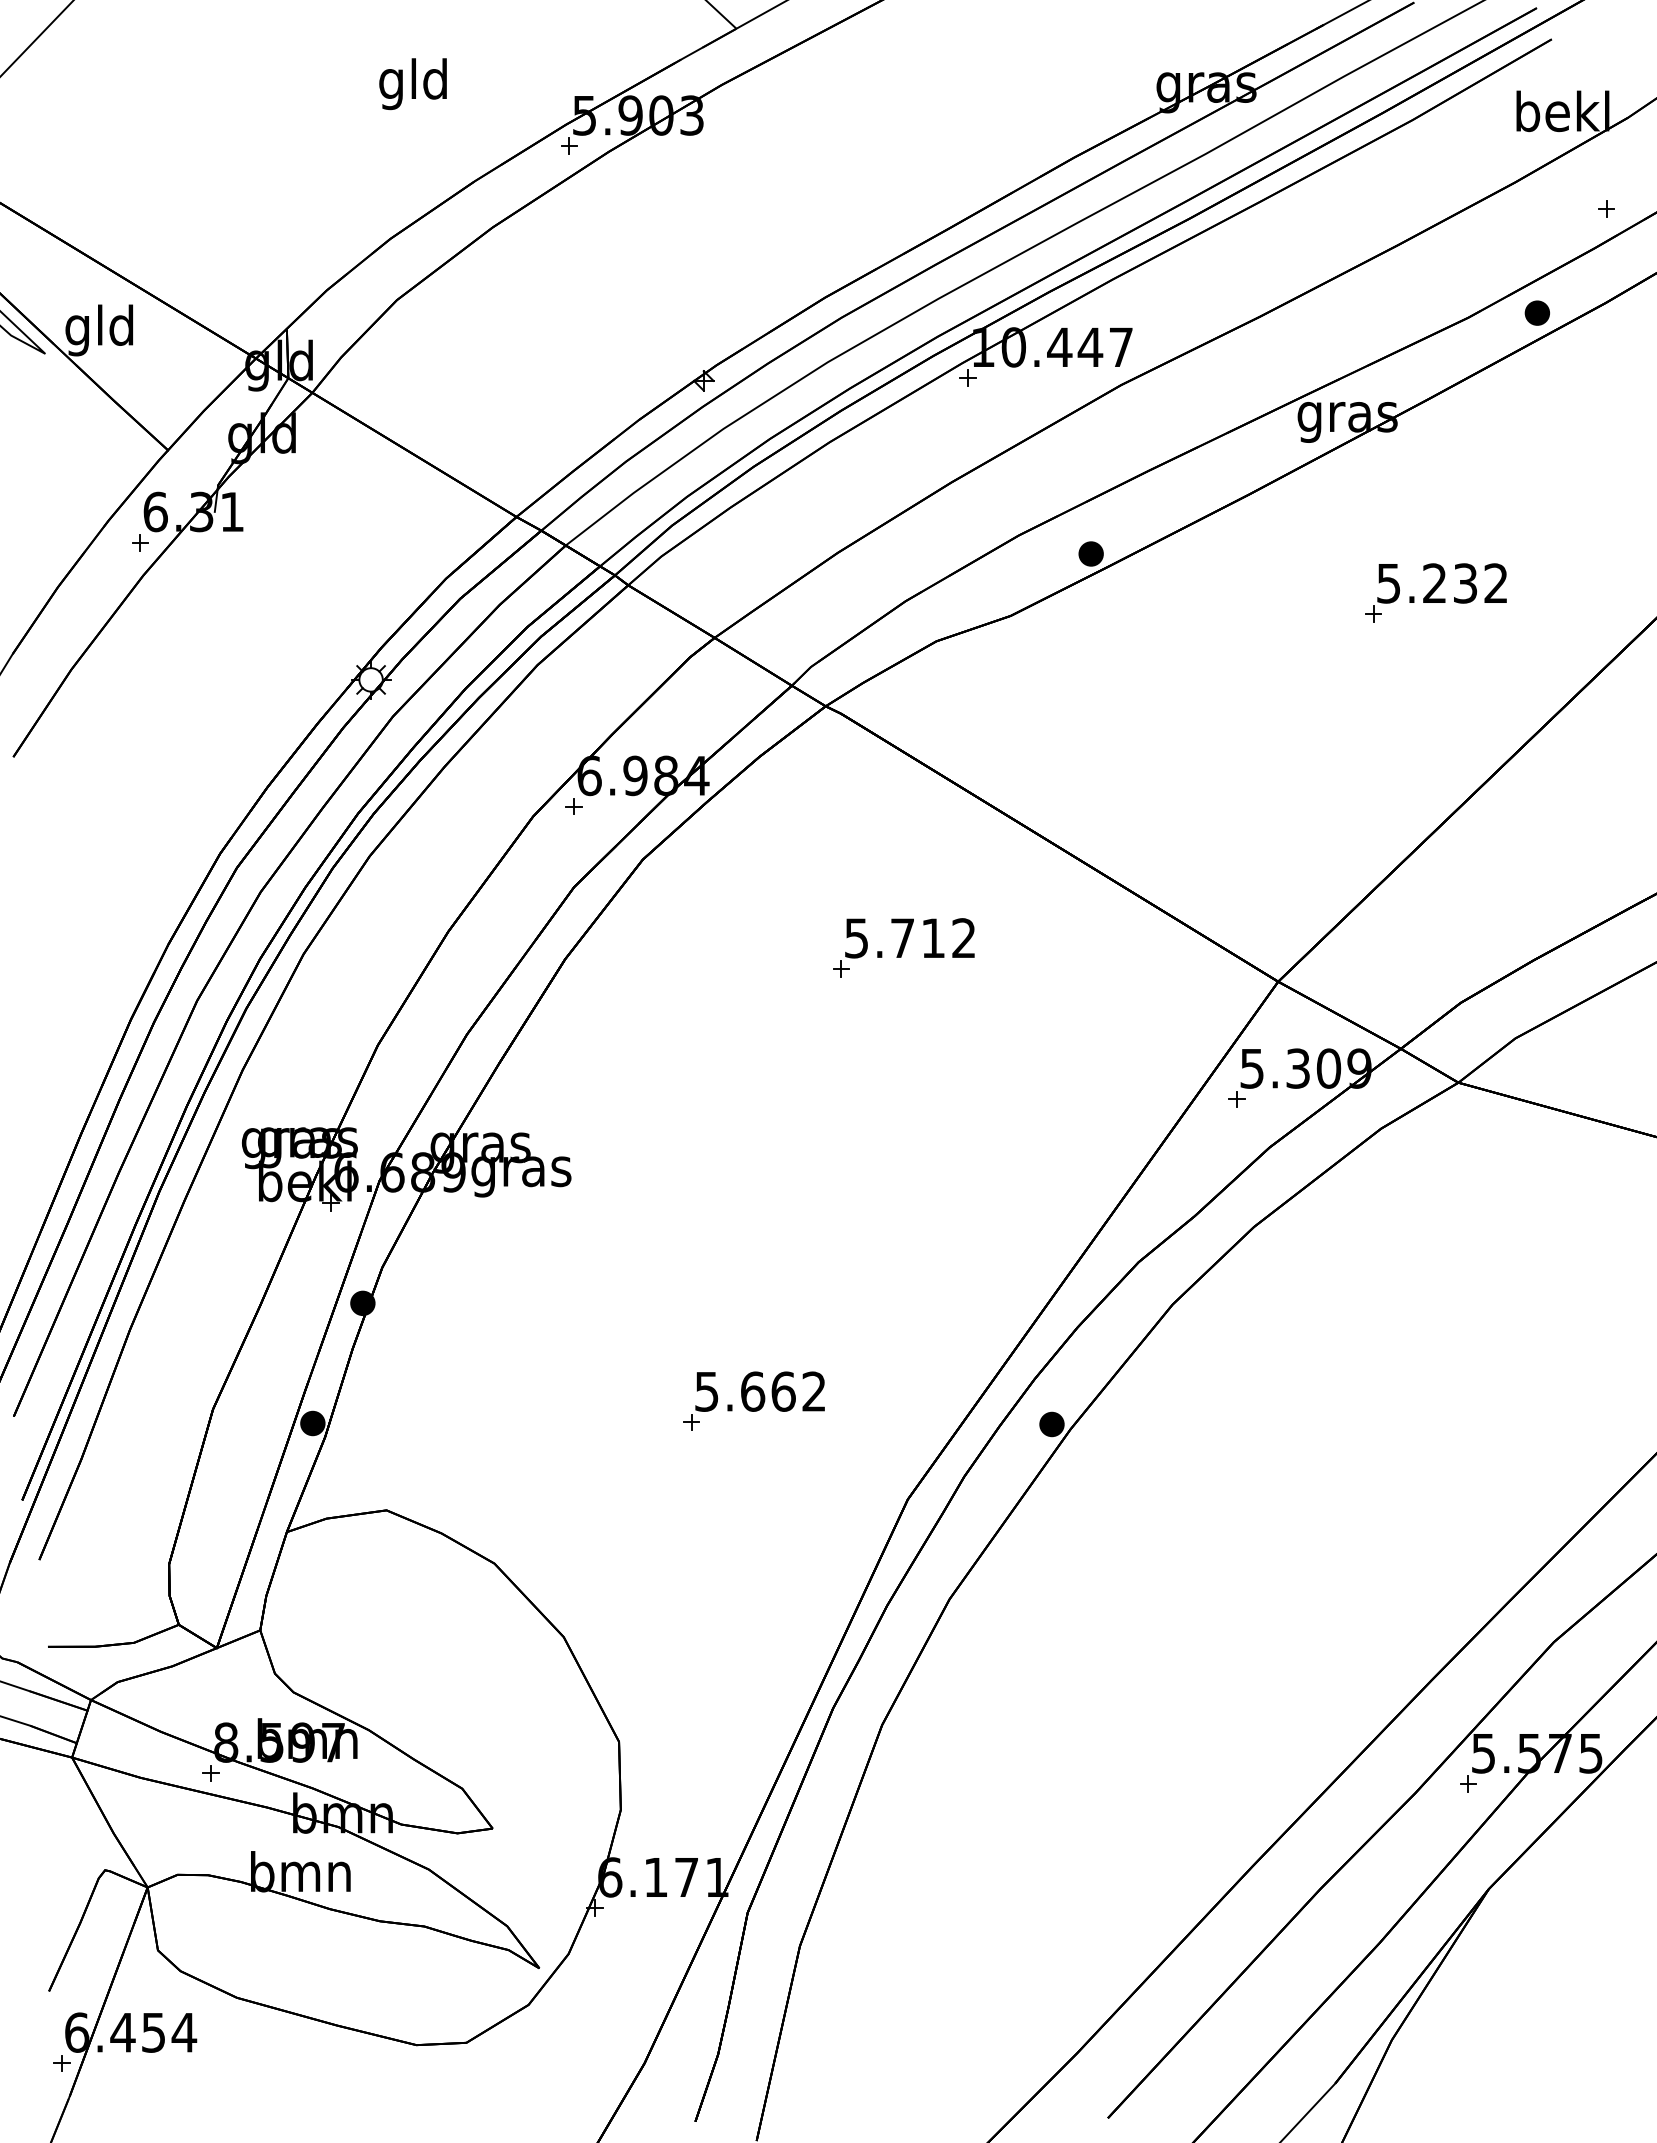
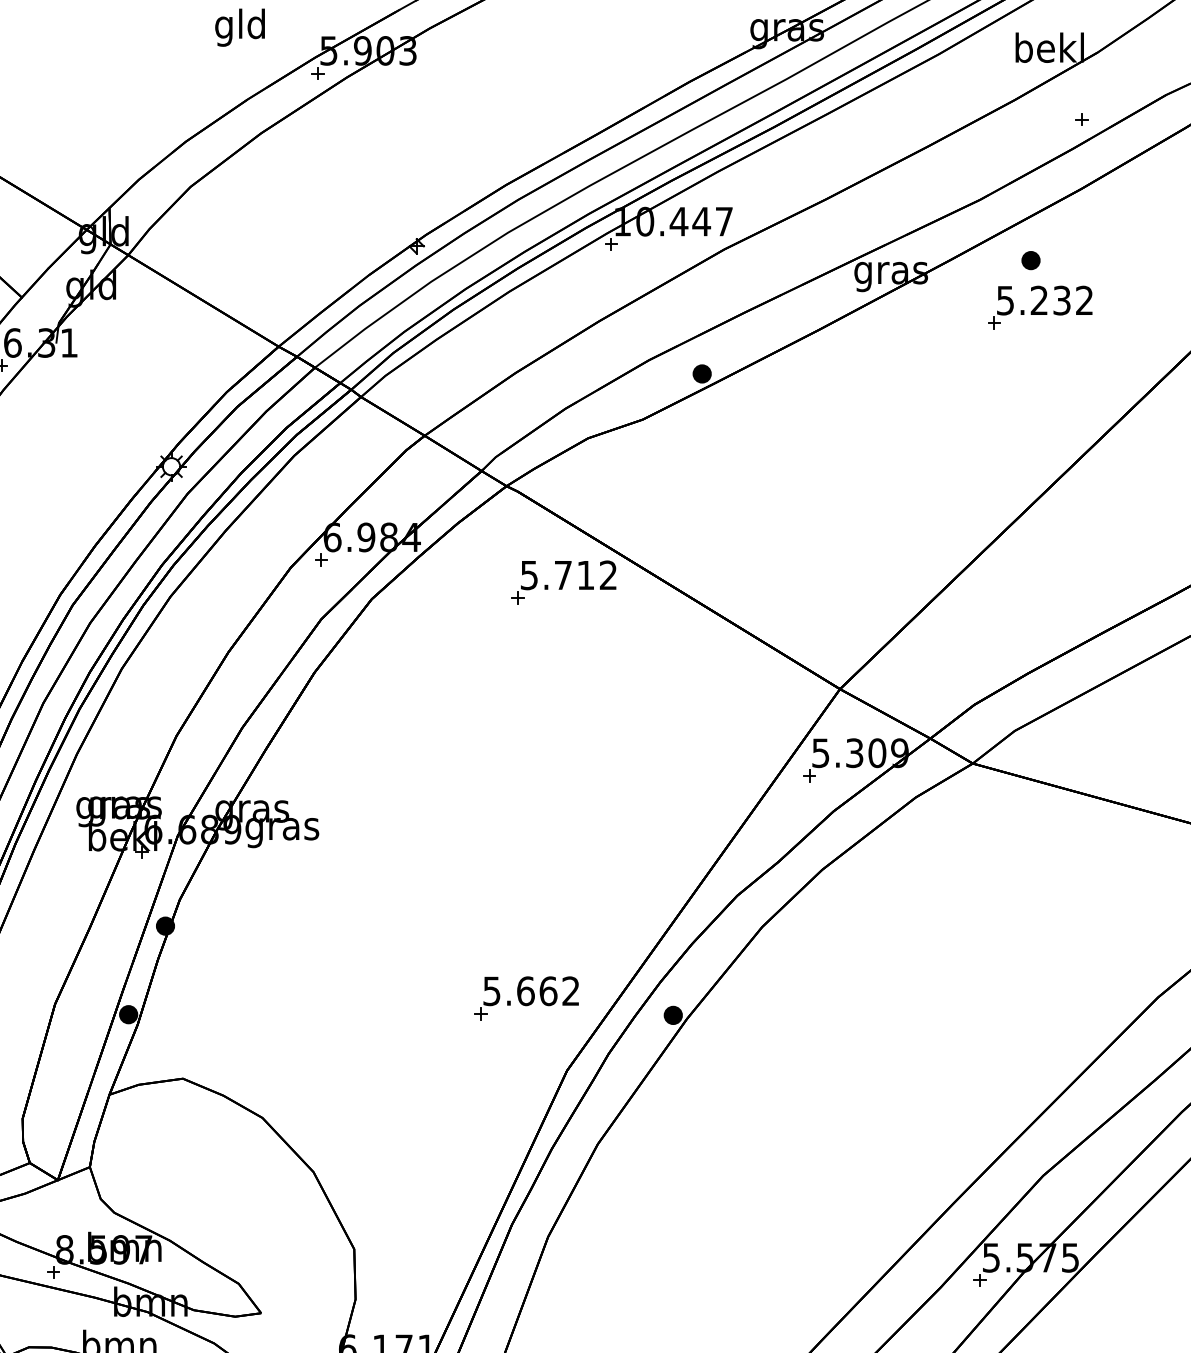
text: (412, 84) -> (239, 27), moved
part: (1536, 312) -> (1030, 260), moved
part: (1435, 592) -> (1039, 307), moved
part: (903, 947) -> (563, 582), moved
part: (753, 1400) -> (526, 997), moved

